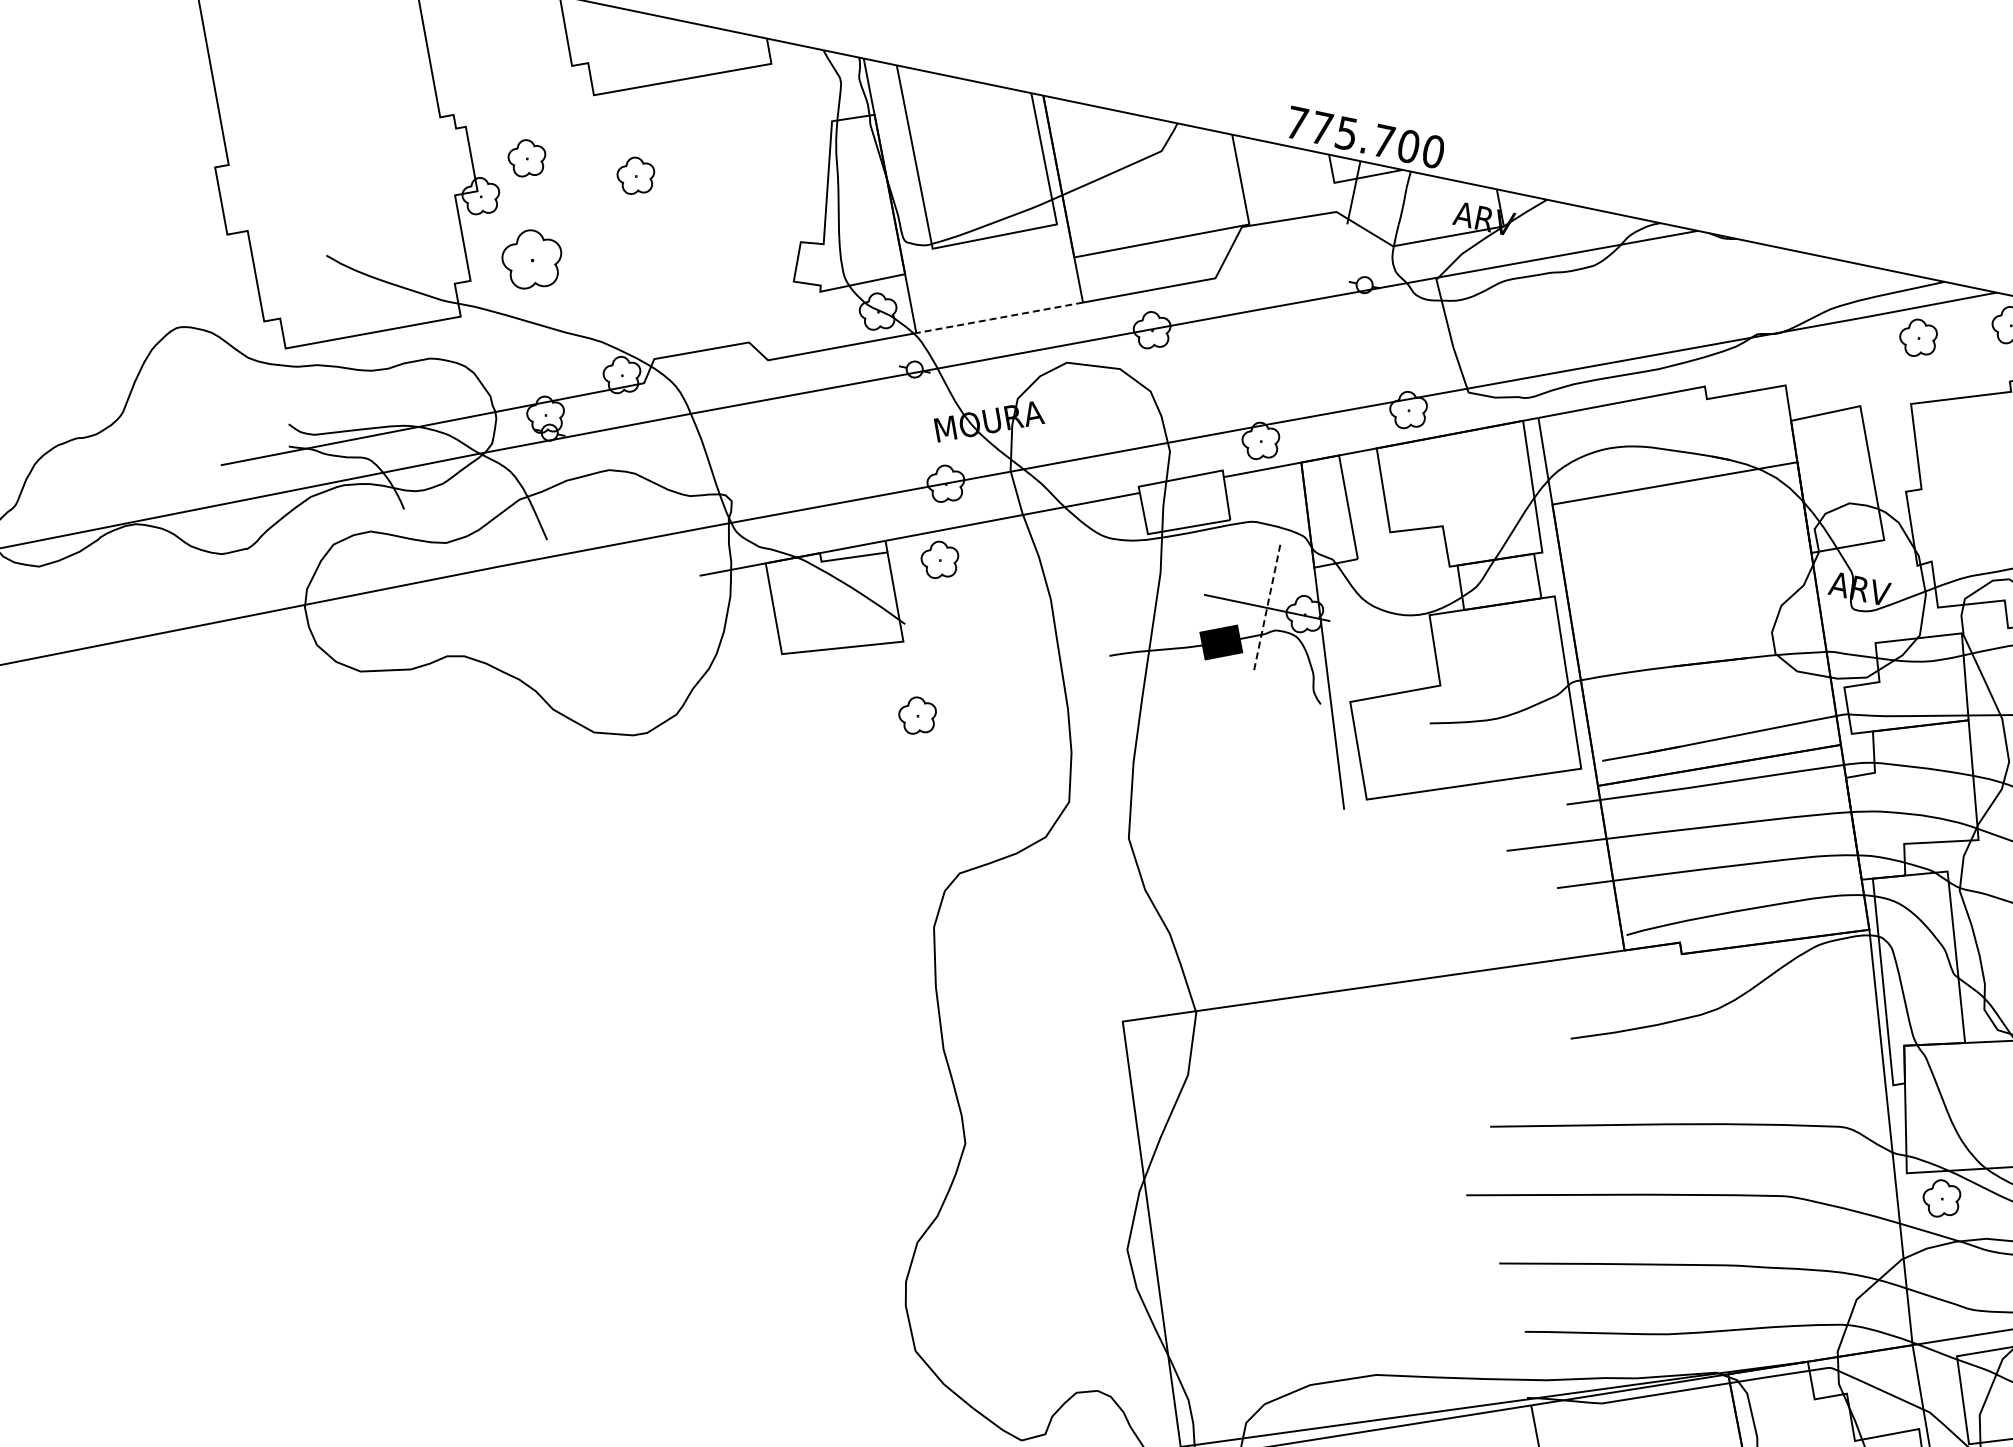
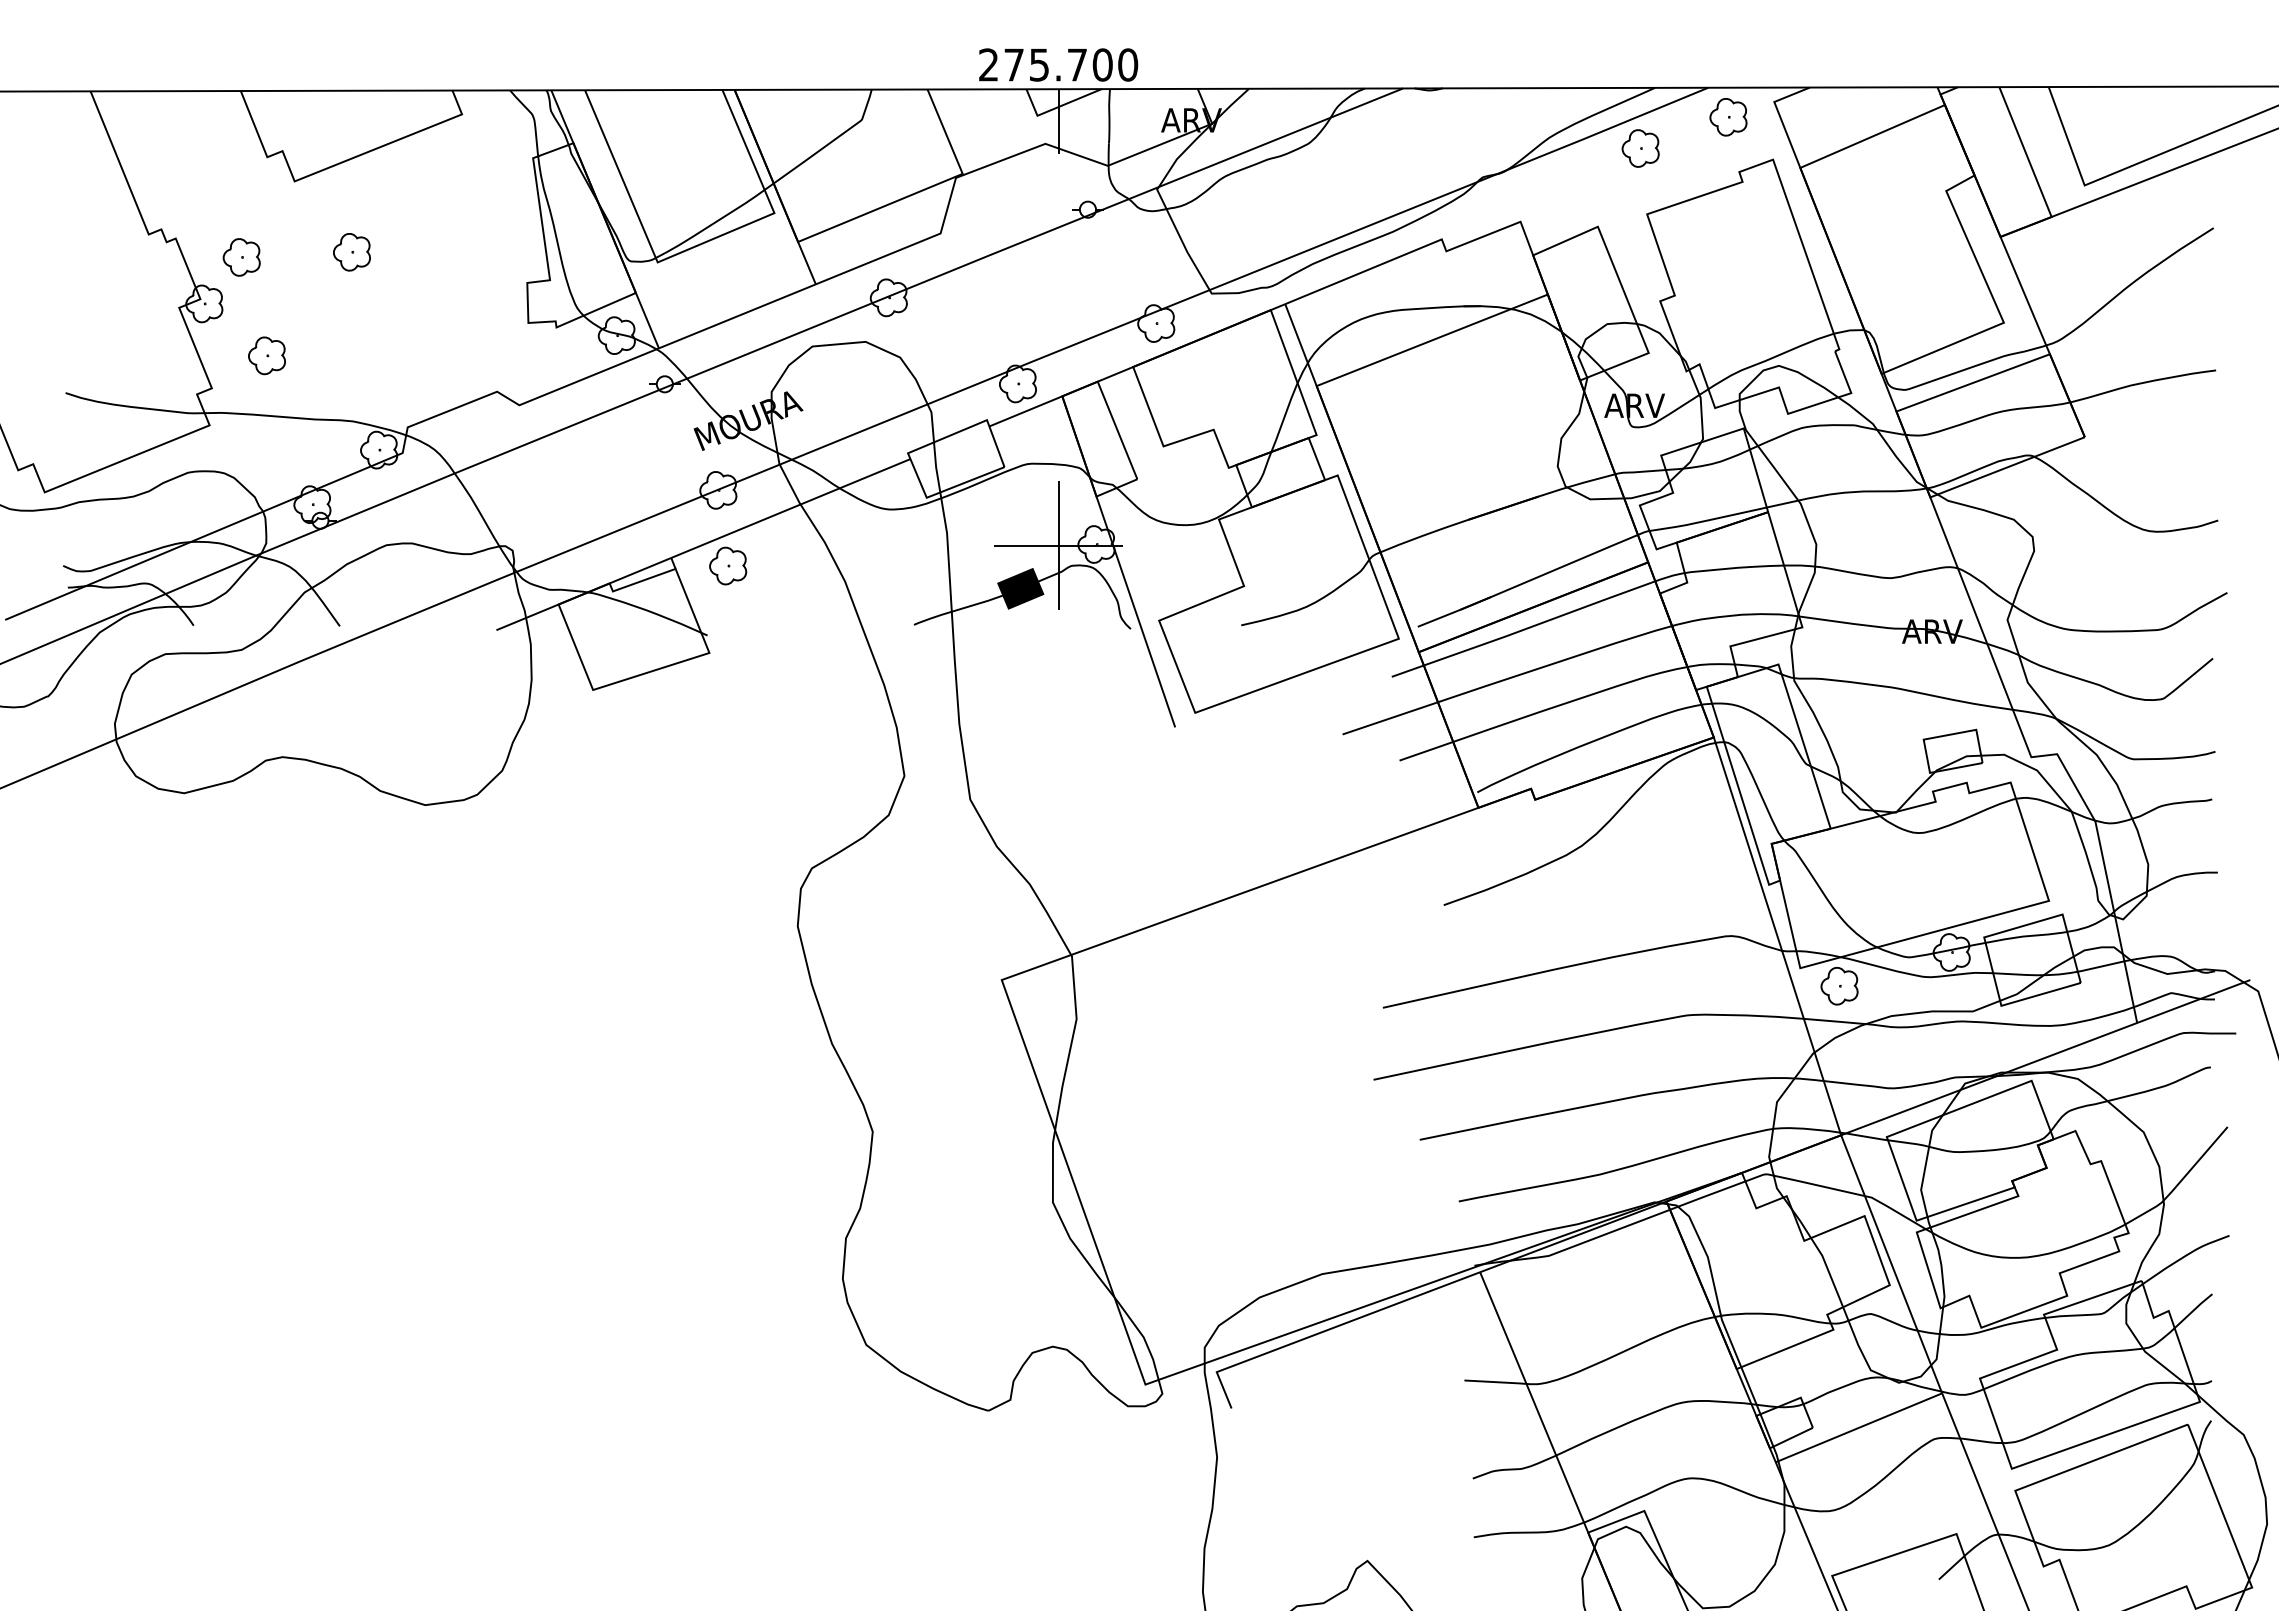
text: (1296, 122) -> (988, 64), 775.700 -> 275.700
part: (530, 259) -> (266, 355), size x0.62
line: (999, 318) -> (737, 316), dashed -> solid
line: (1267, 607) -> (1058, 545), dashed -> solid
part: (917, 715) -> (738, 722), removed

